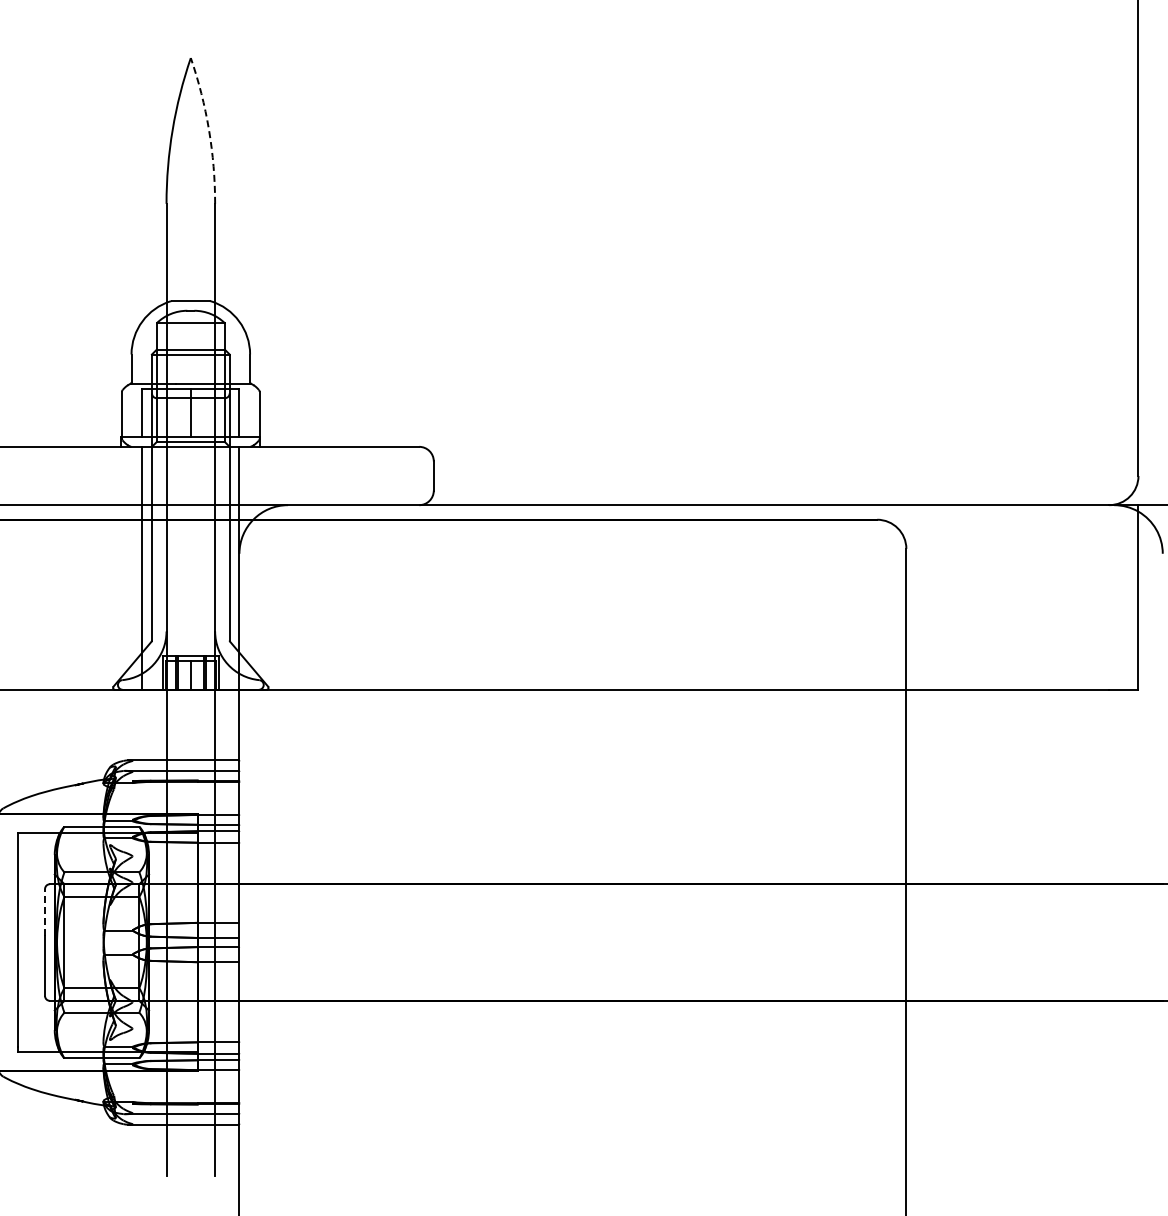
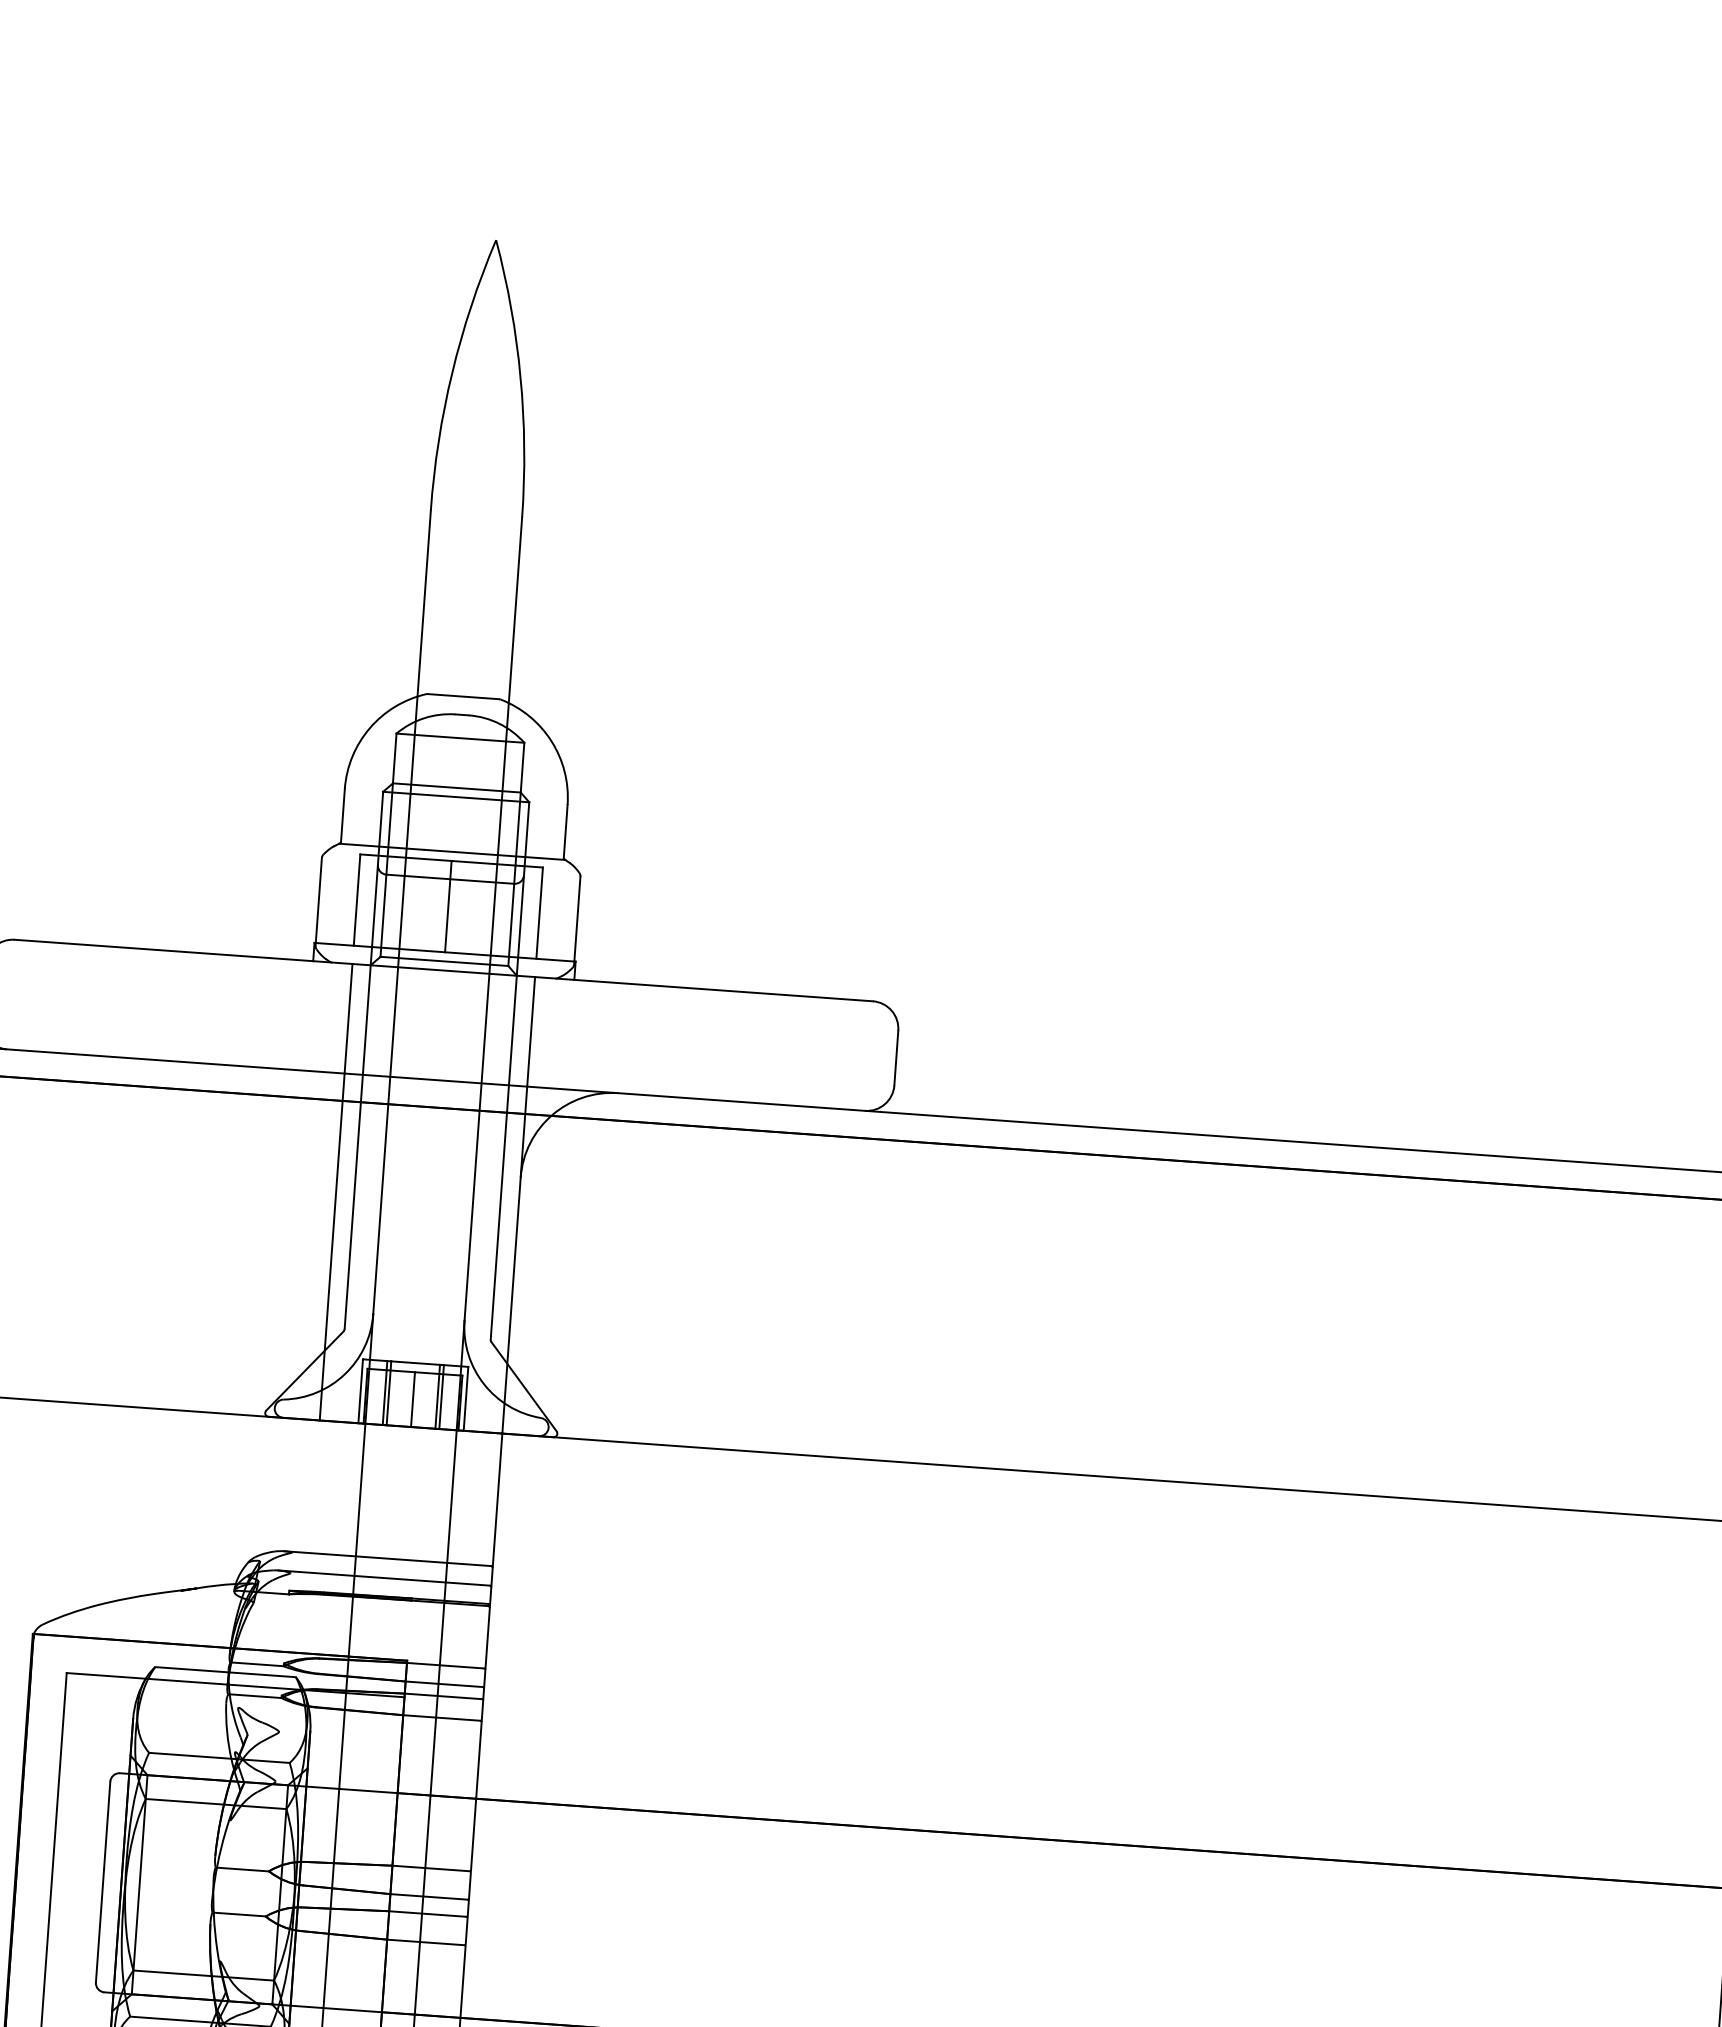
arc: (209, 129) -> (521, 376), dashed -> solid
line: (45, 912) -> (108, 1825), dashed -> solid

